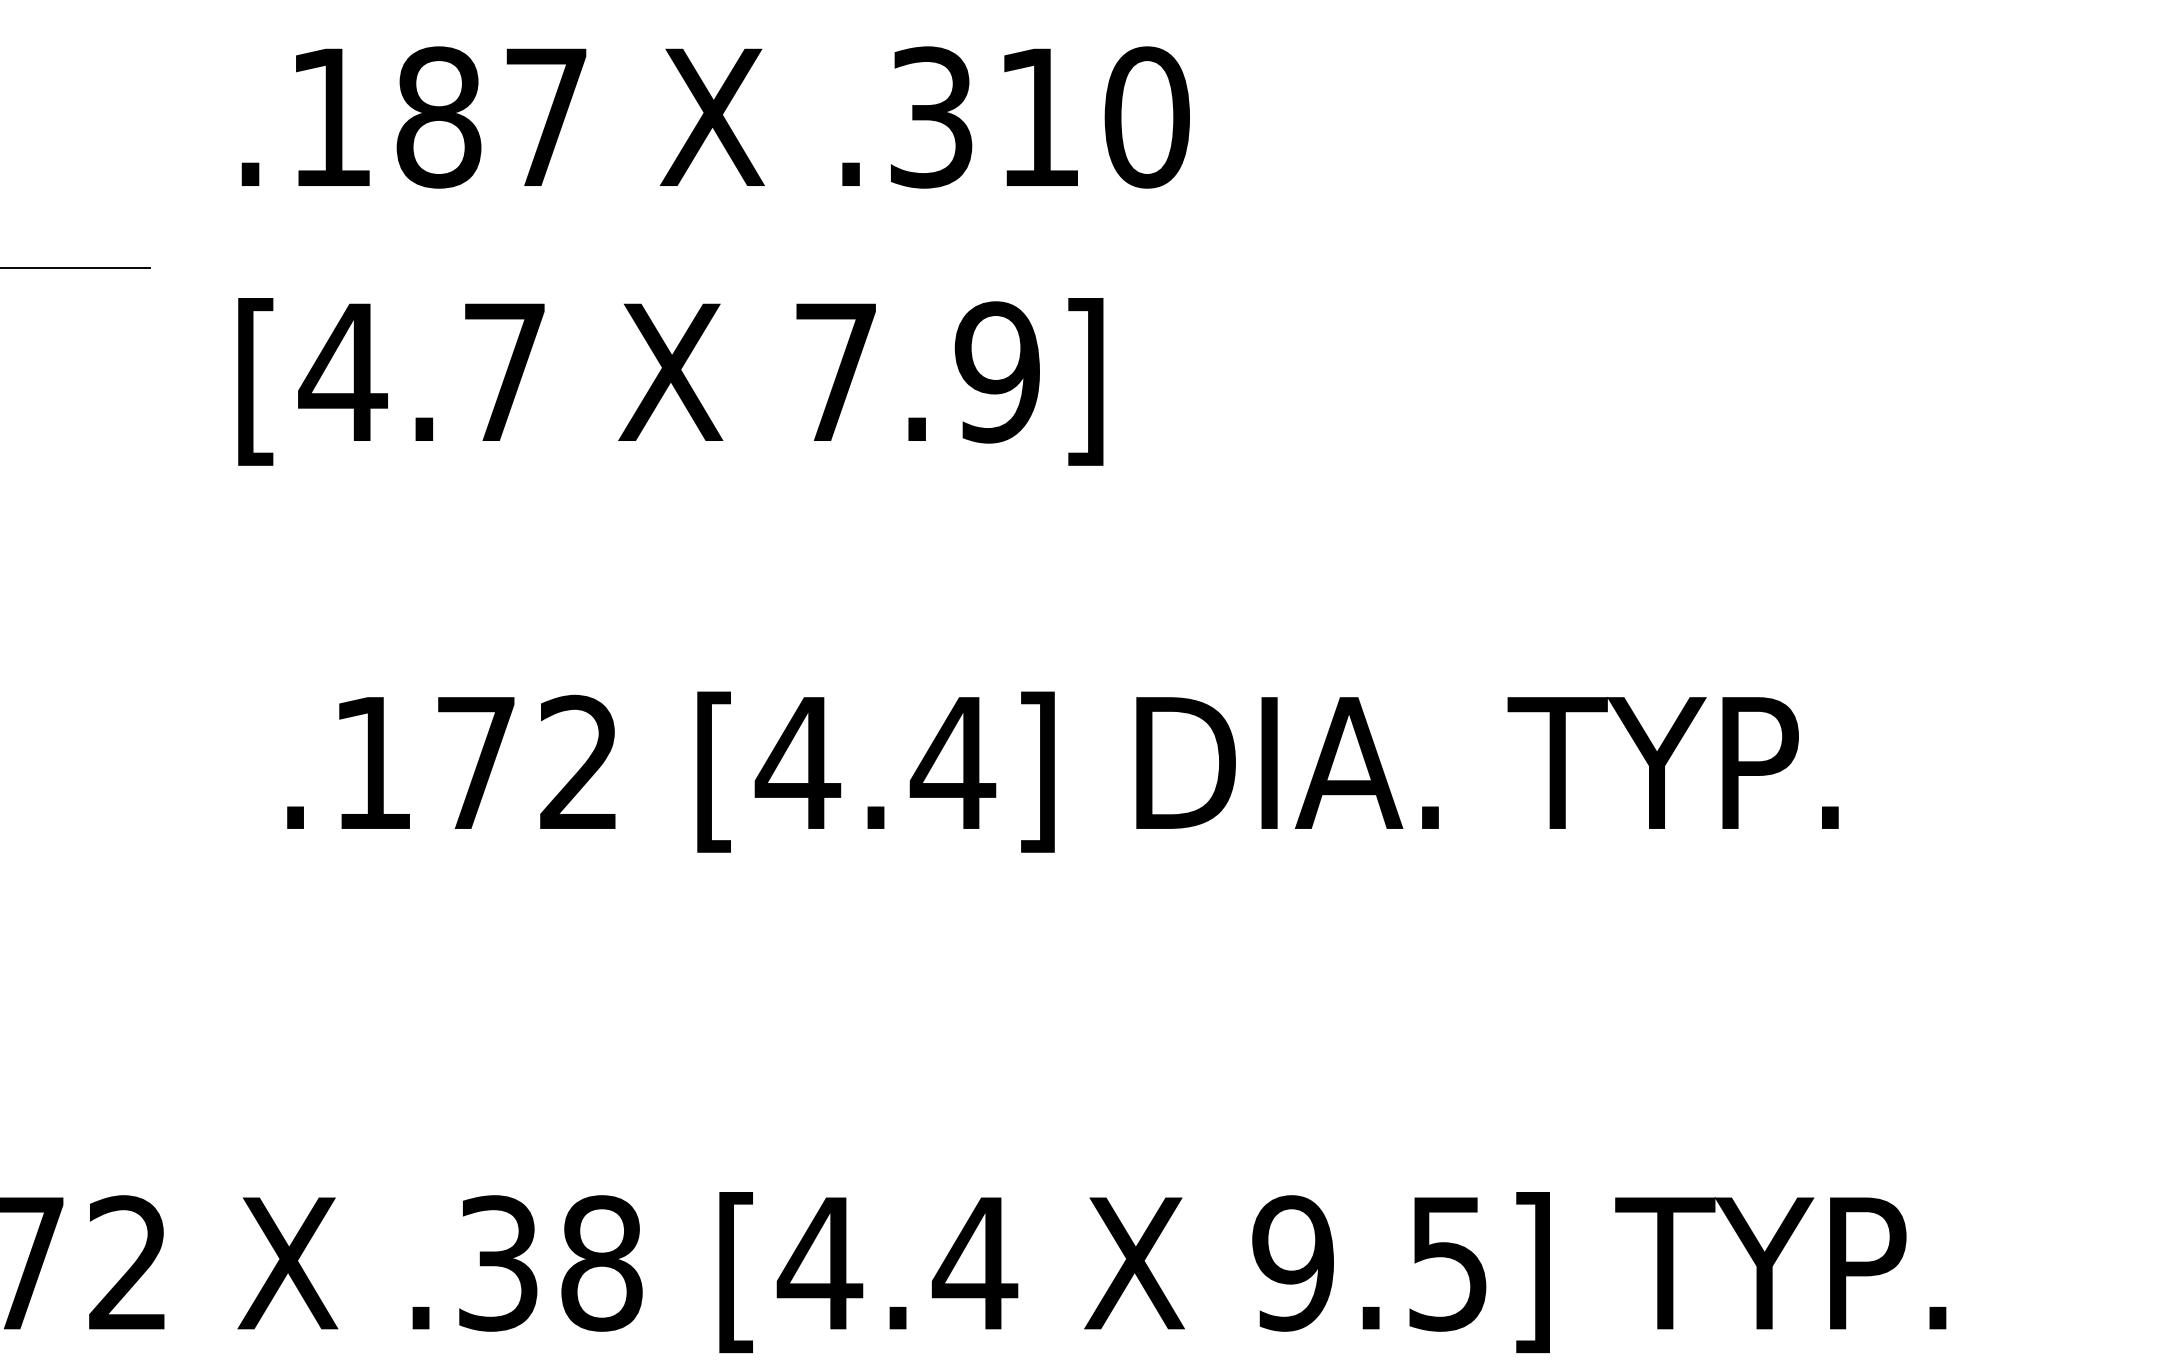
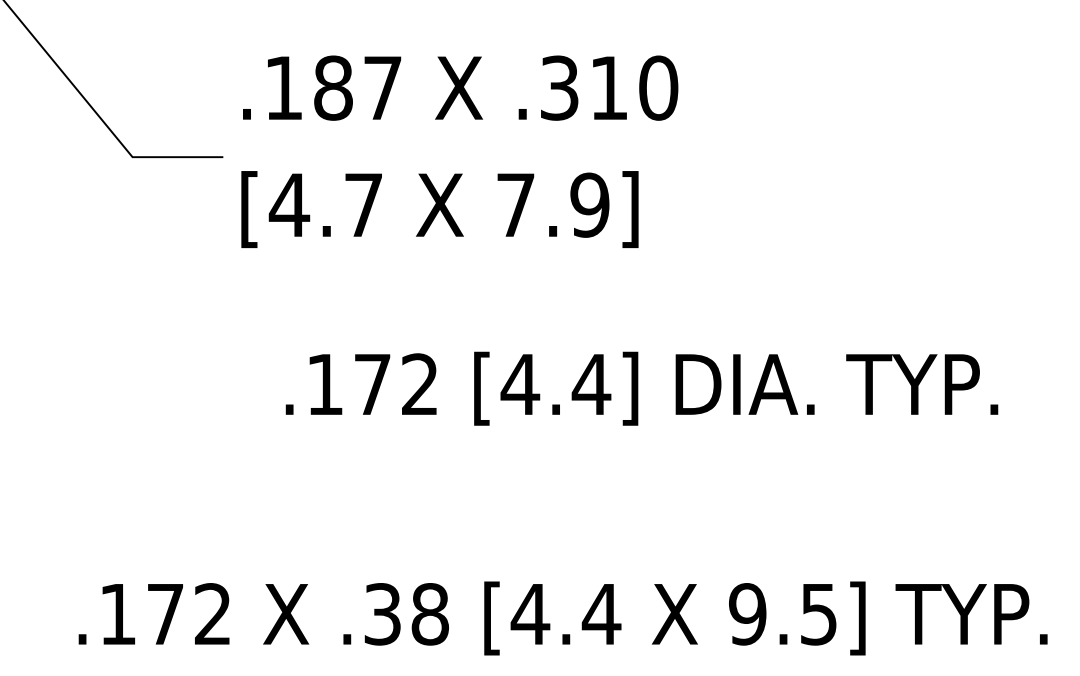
text: (713, 255) -> (459, 151), moved

